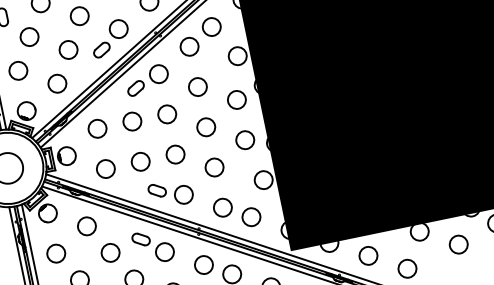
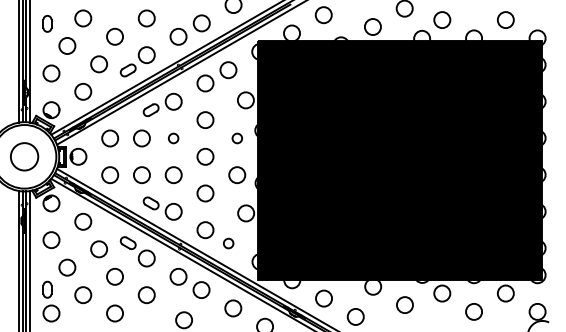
circle: (237, 99) -> (237, 138), size x0.6
circle: (166, 114) -> (173, 138), size x0.6
circle: (251, 217) -> (228, 243), size x0.6

